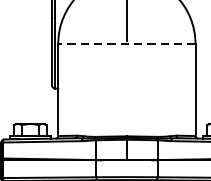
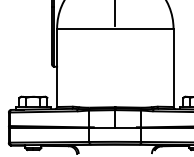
line: (125, 43) -> (114, 28), dashed -> solid

